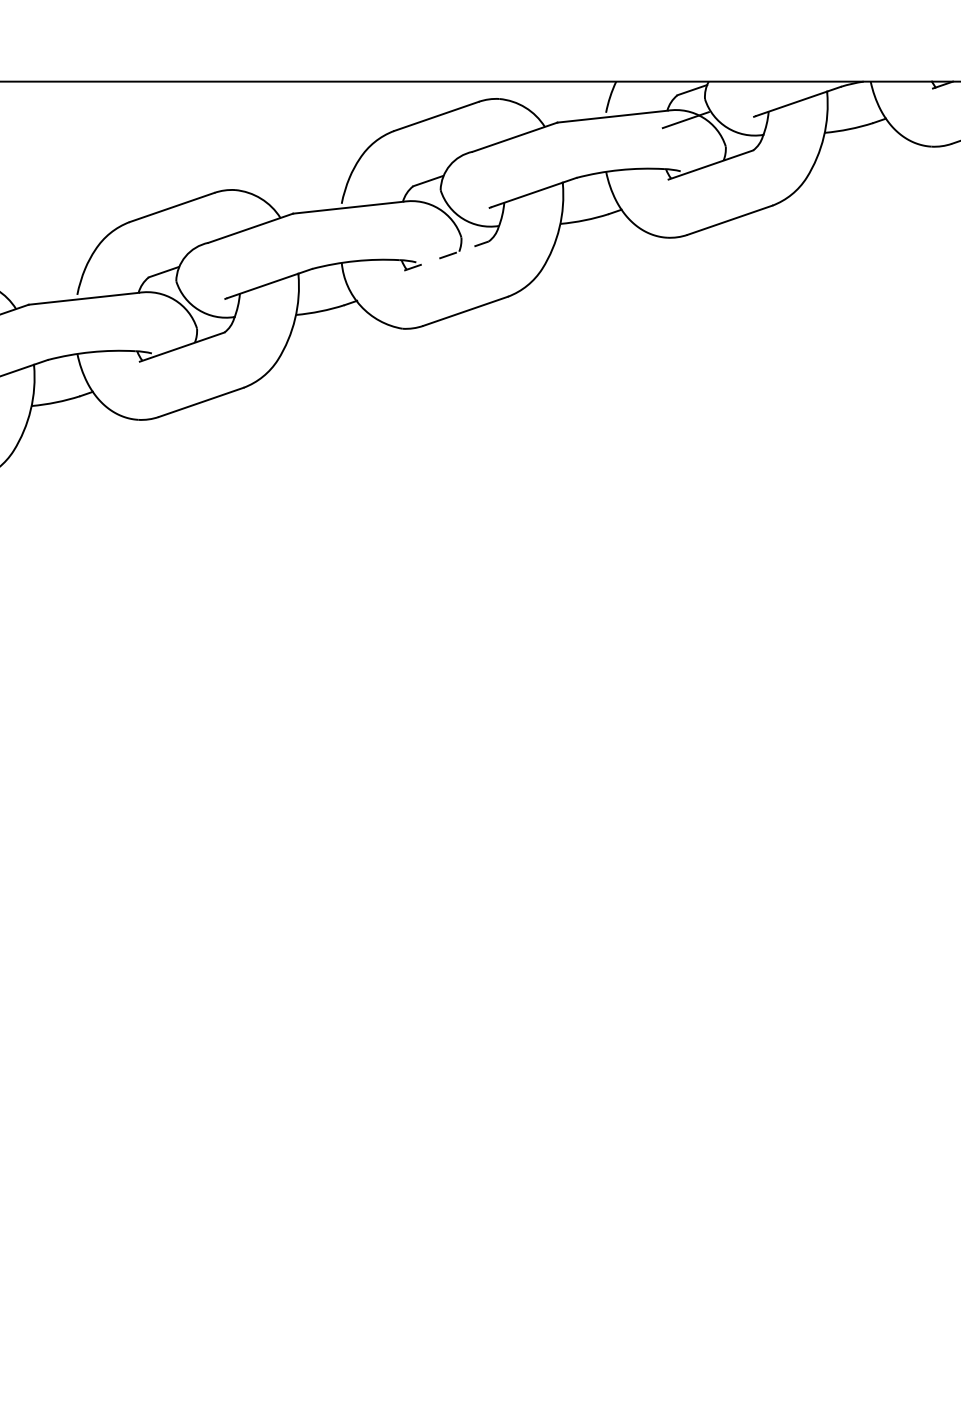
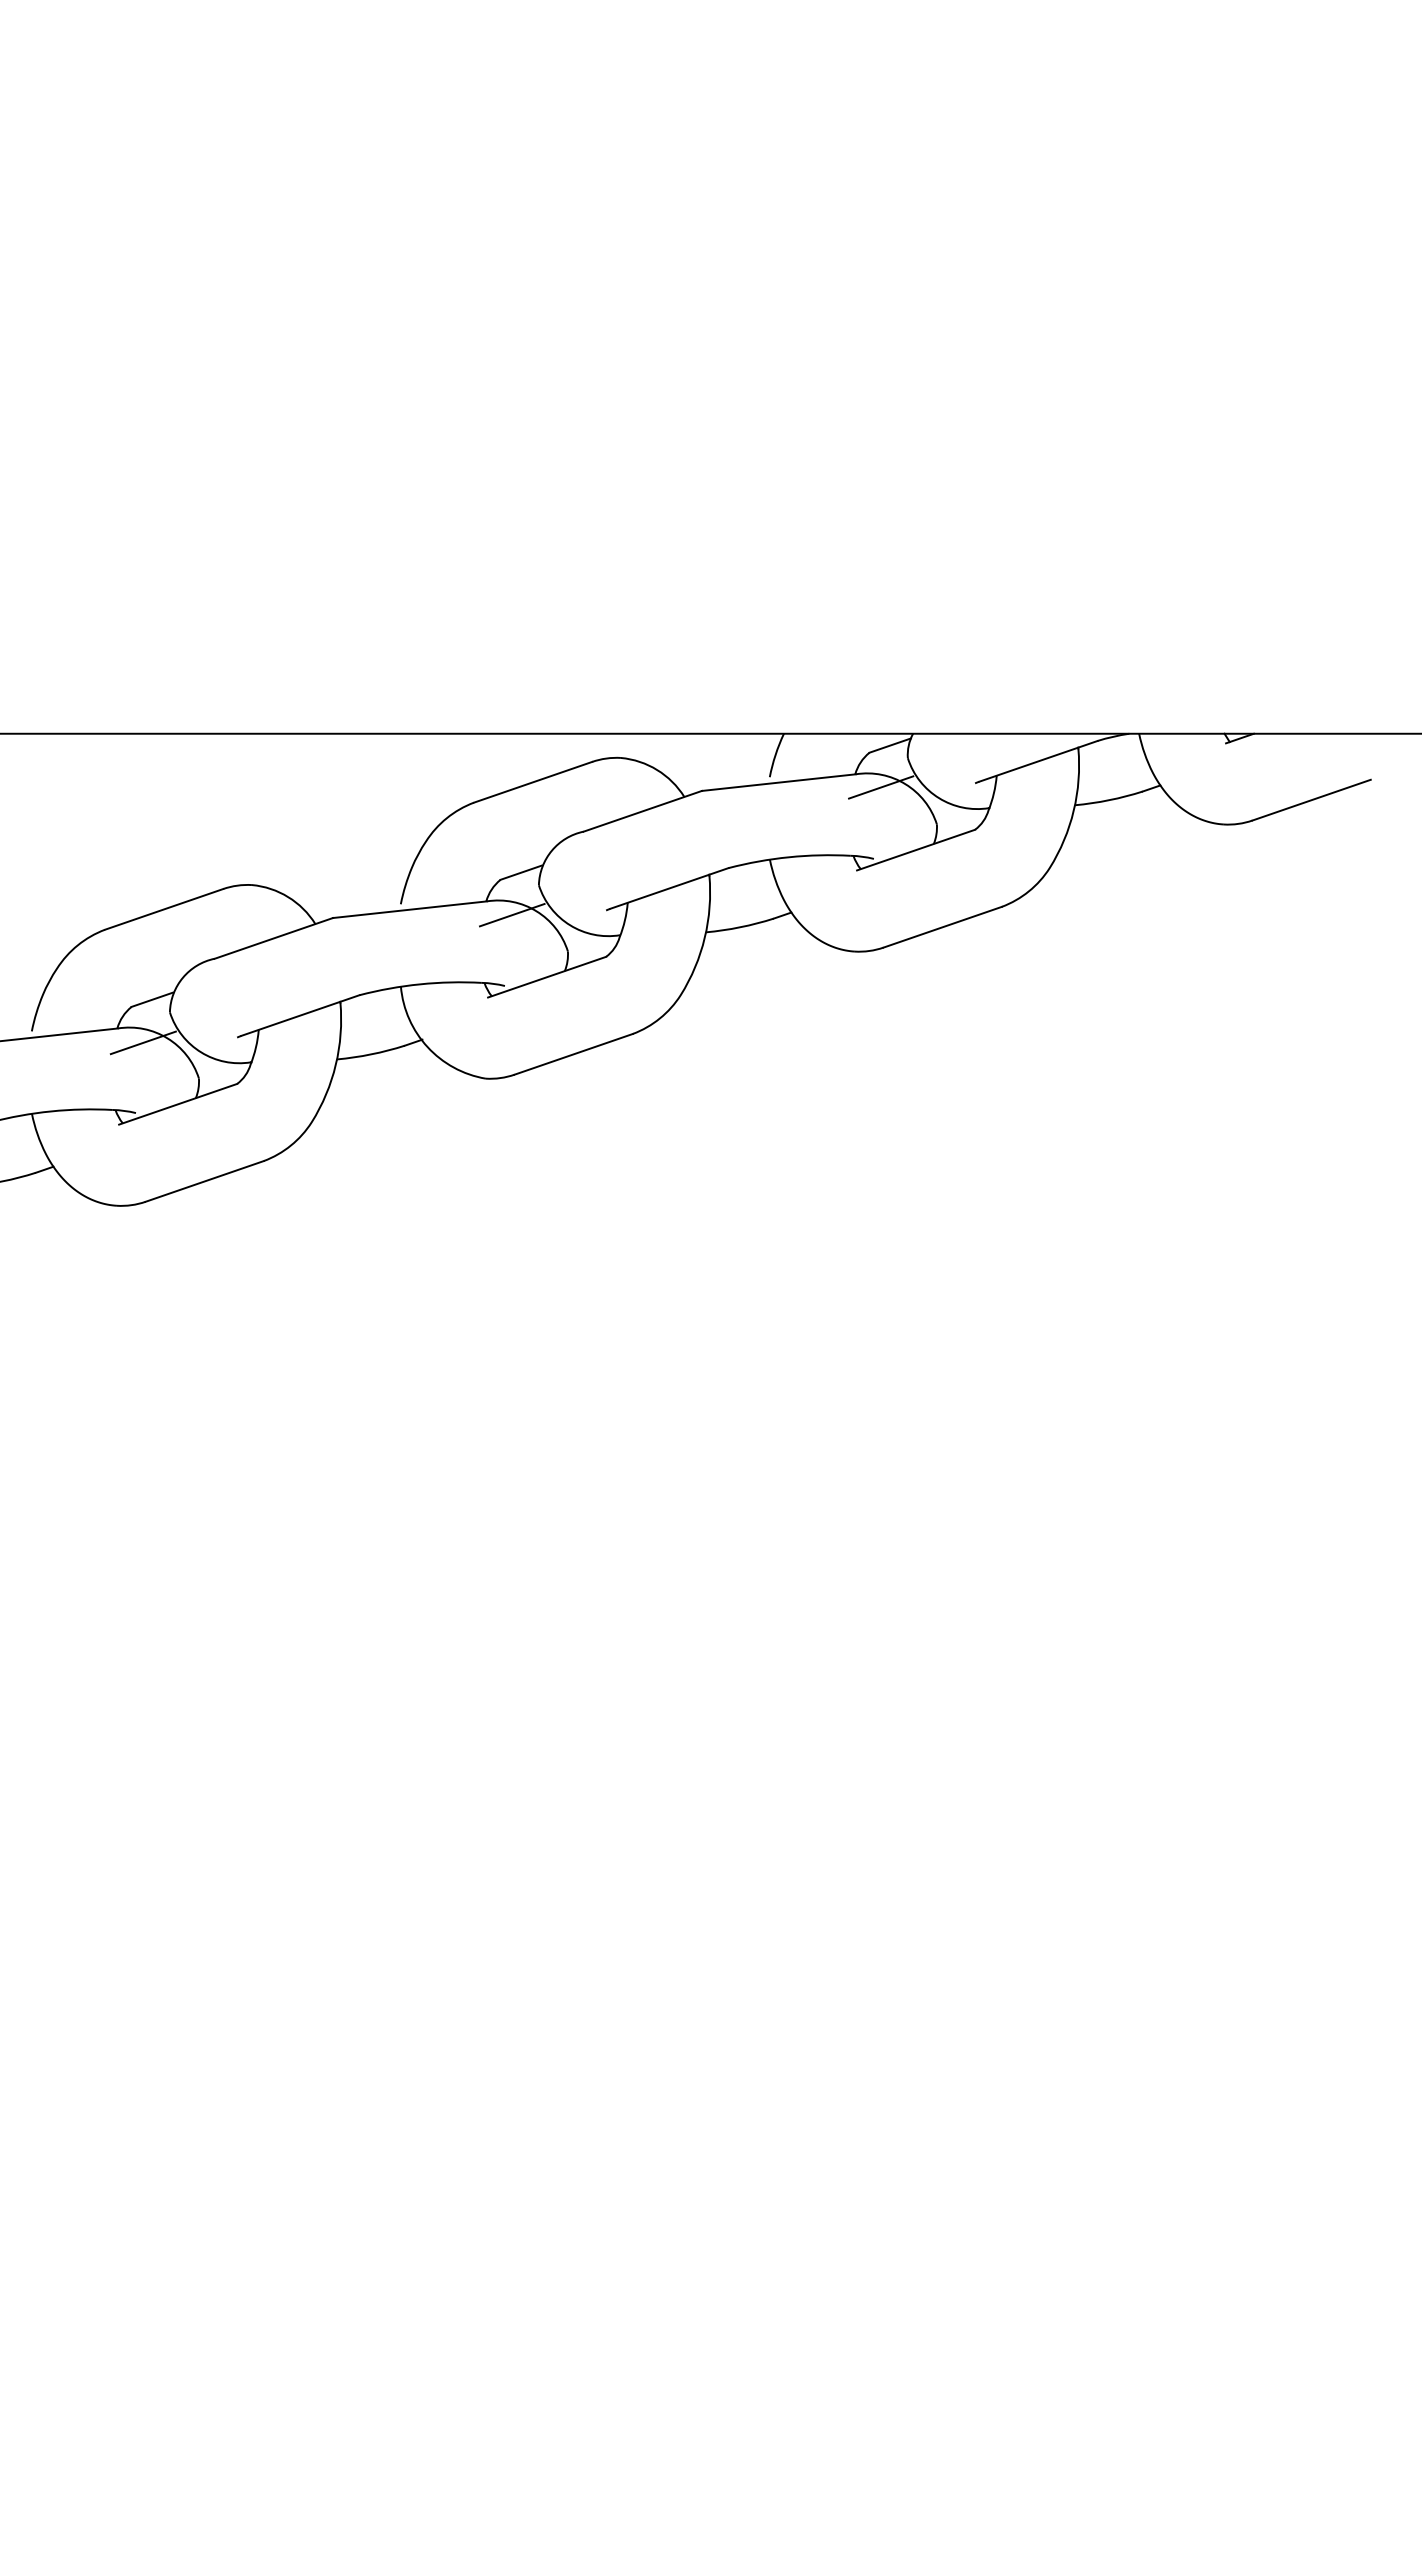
line: (421, 211) -> (511, 914), added
line: (446, 256) -> (547, 977), dashed -> solid
line: (156, 302) -> (142, 1042), added

